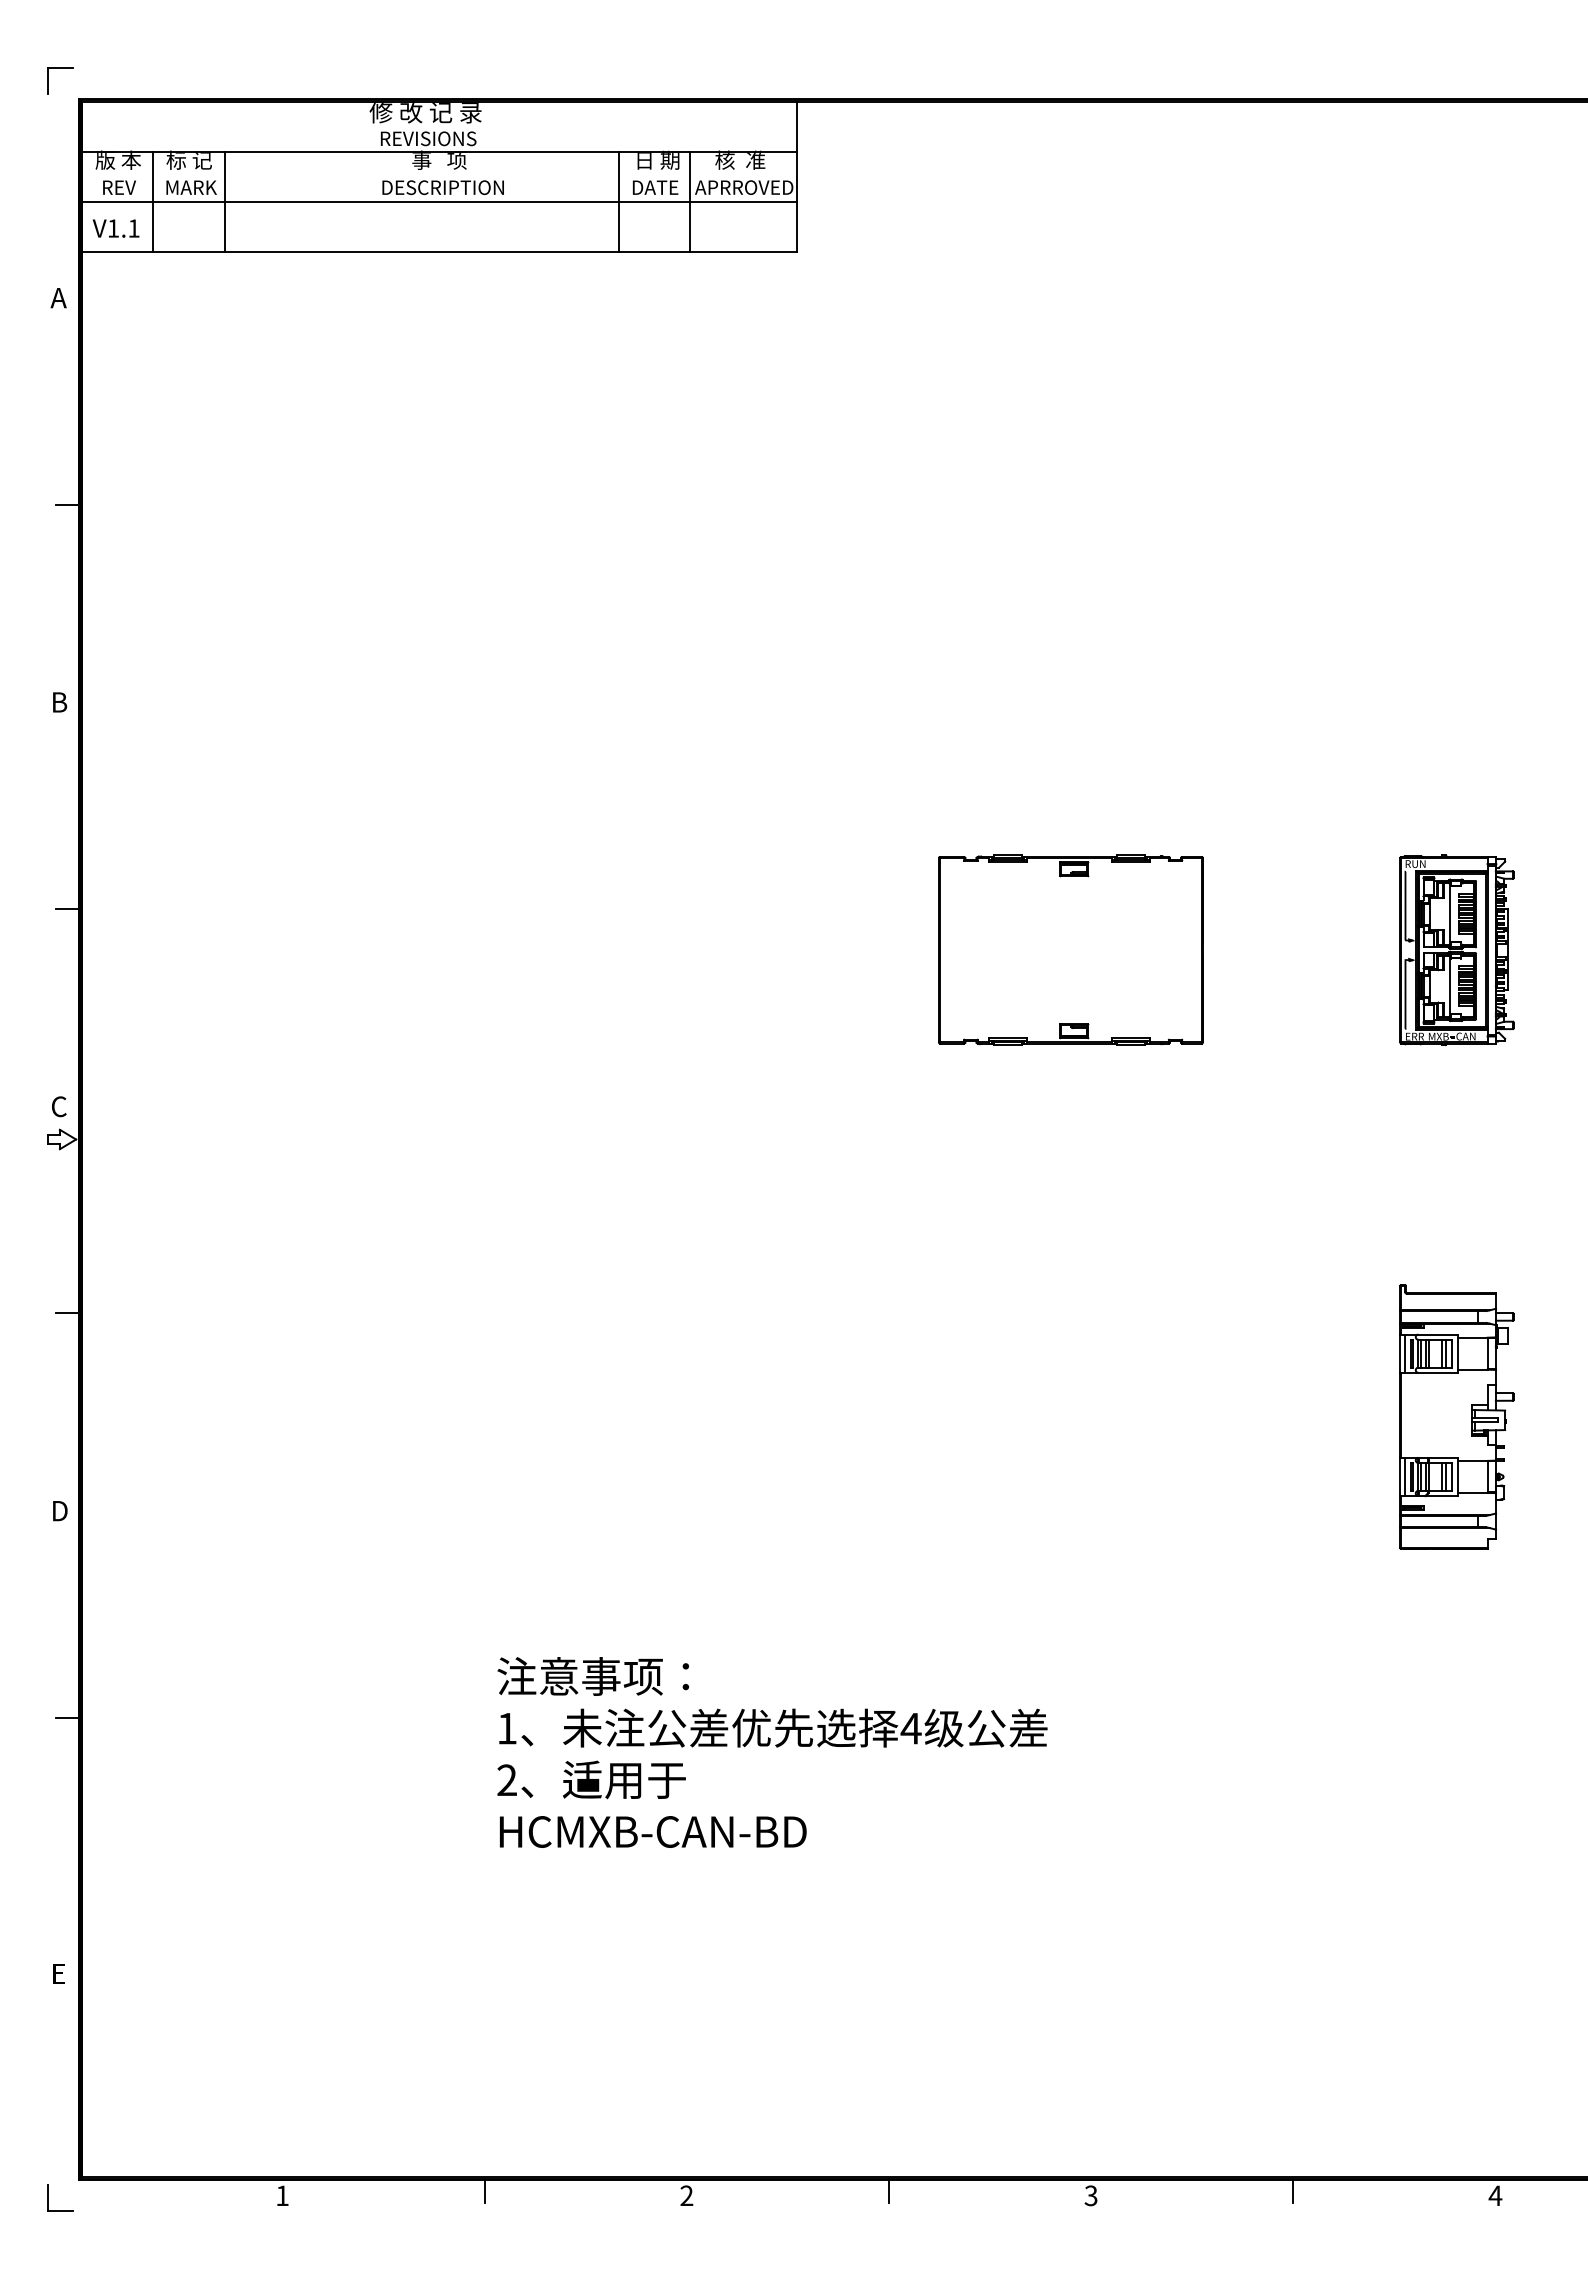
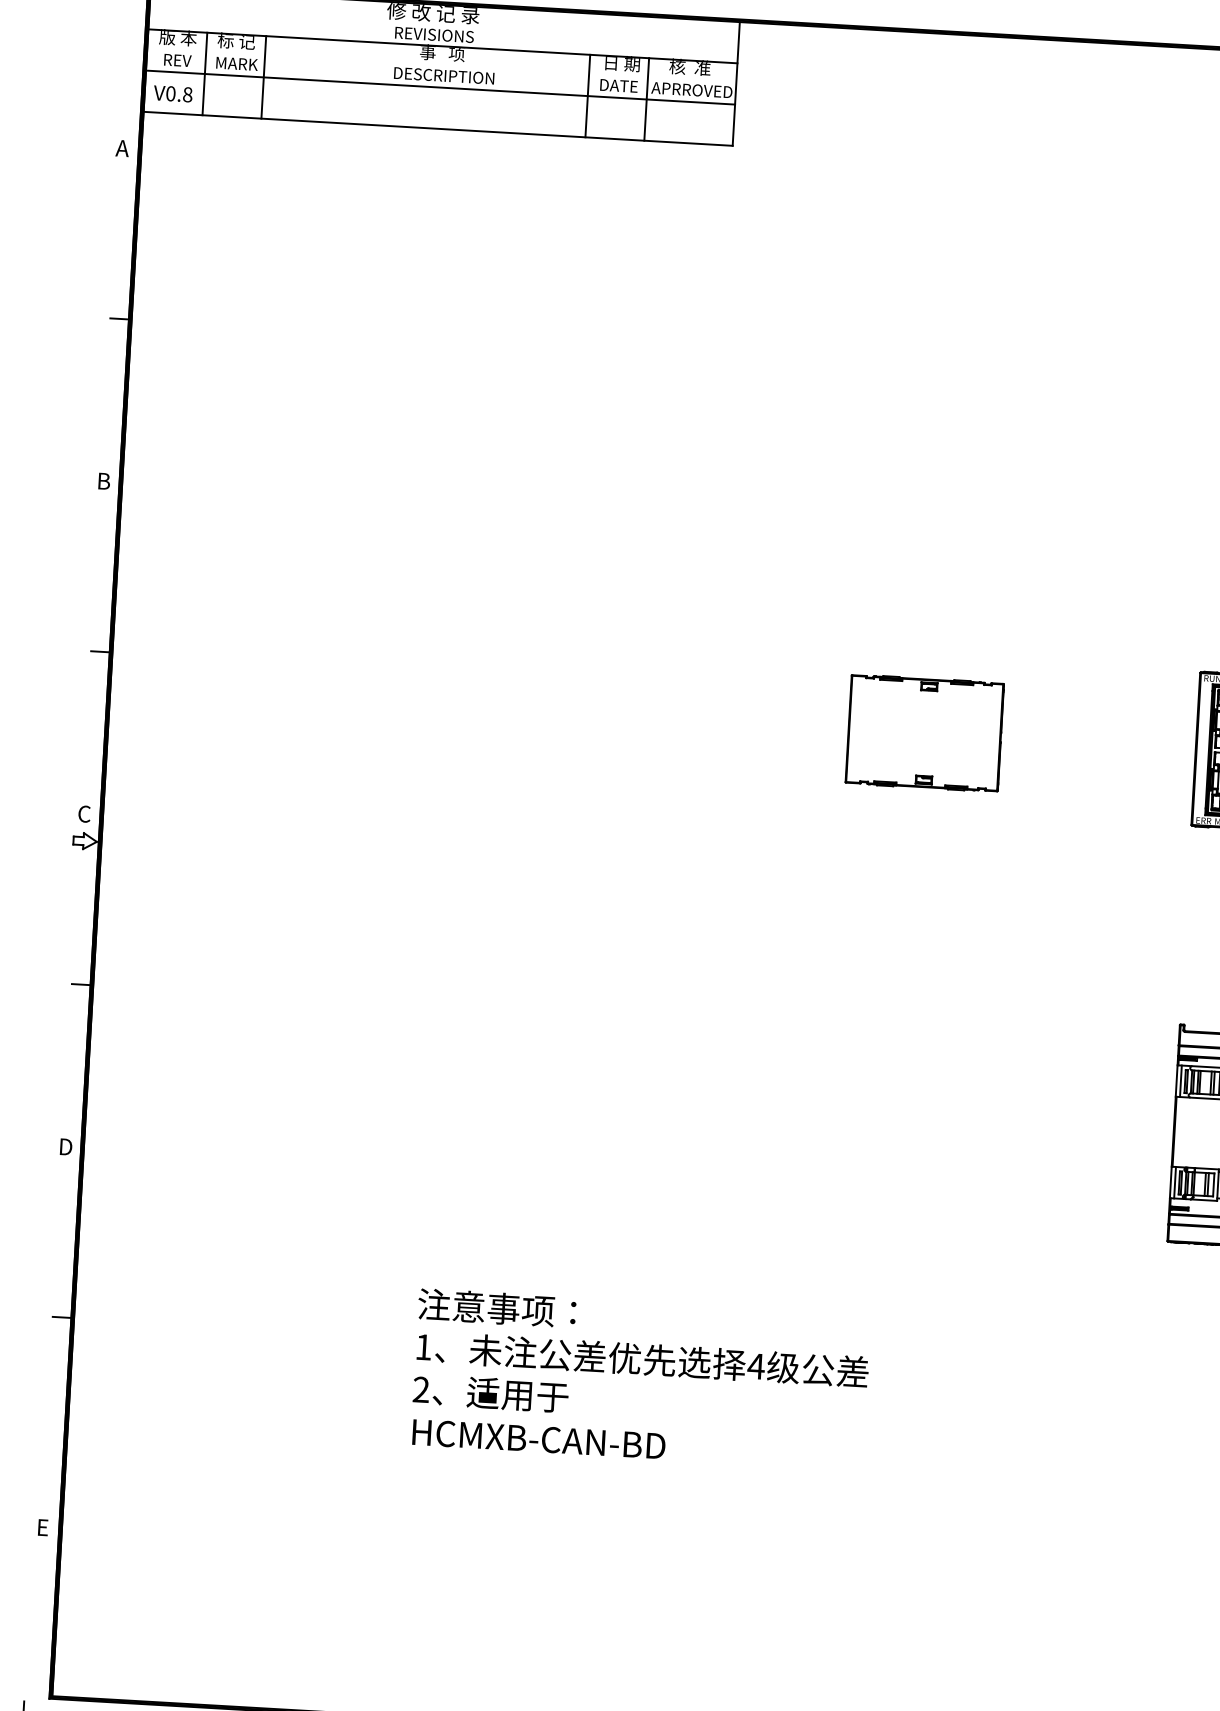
text: (123, 228) -> (179, 94), V1.1 -> V0.8
hatch: (1409, 906) -> (1205, 713), removed
part: (1070, 949) -> (924, 732), size x0.7
hatch: (1409, 993) -> (1201, 785), removed

